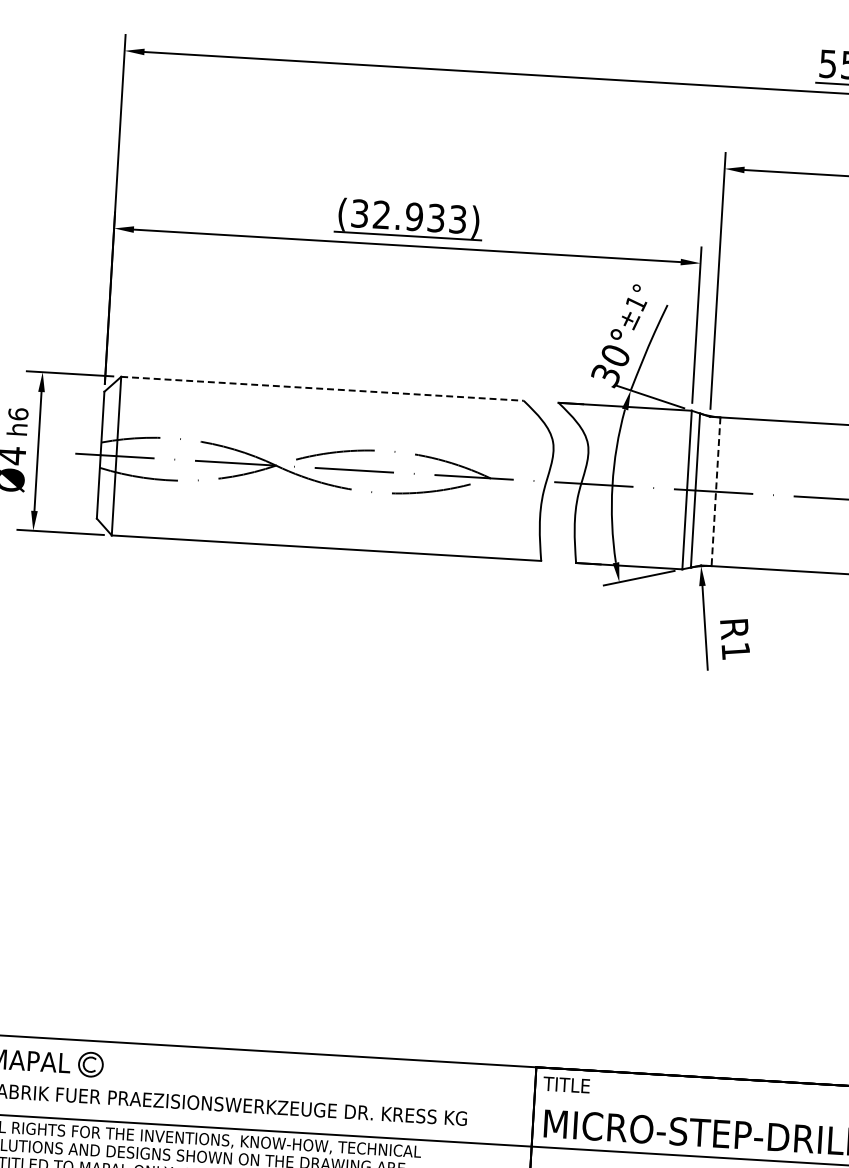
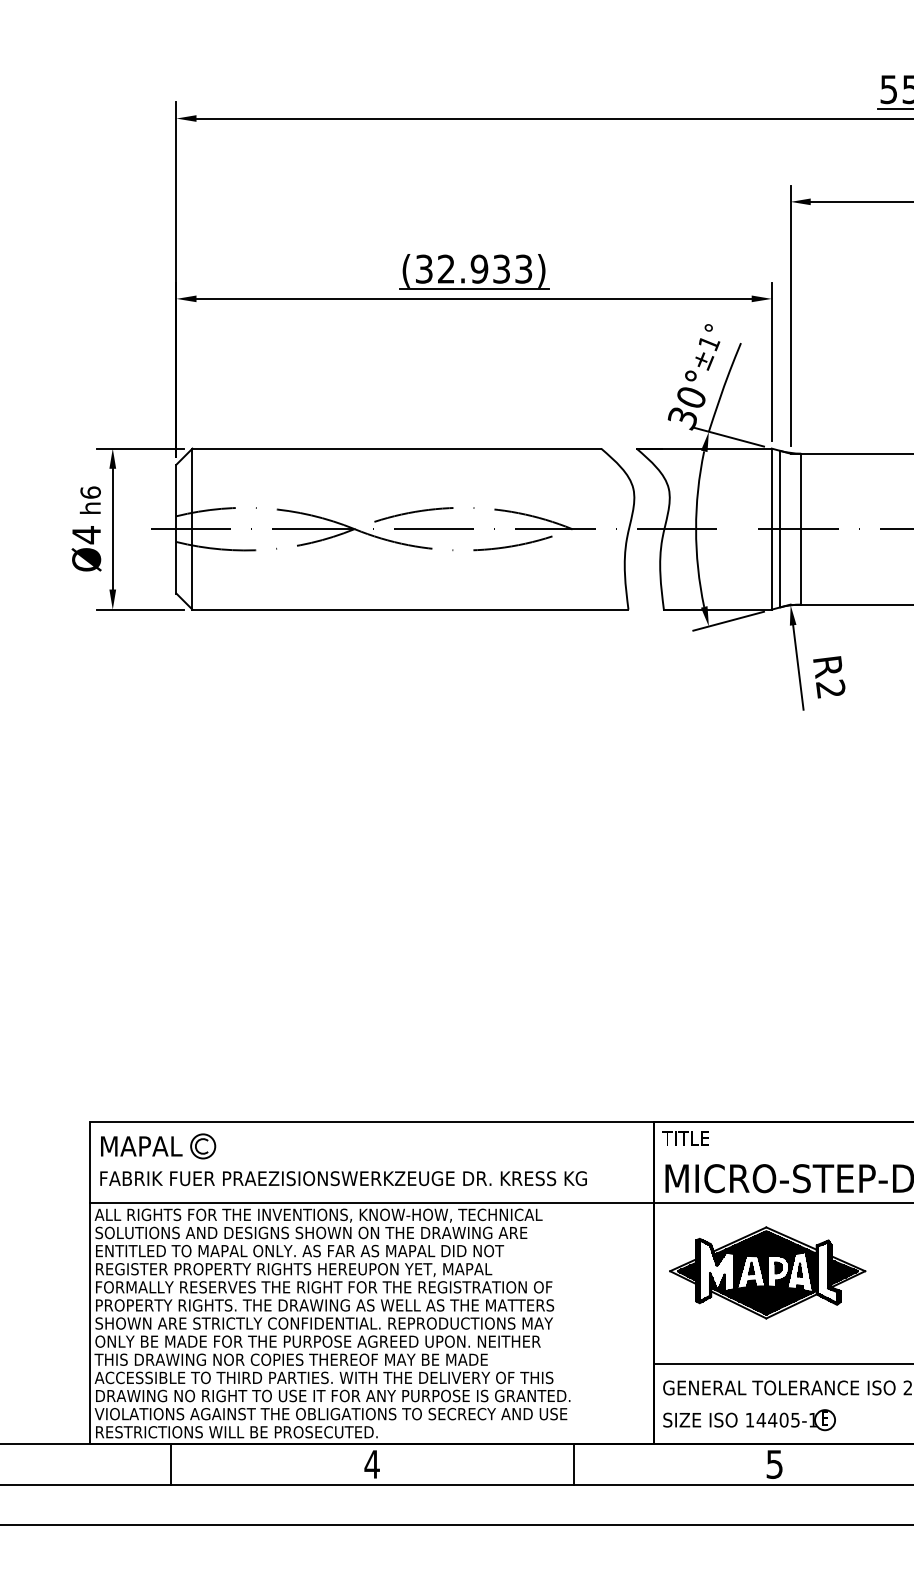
line: (323, 388) -> (397, 448), dashed -> solid
line: (716, 492) -> (801, 529), dashed -> solid
text: (735, 650) -> (830, 688), R1 -> R2

